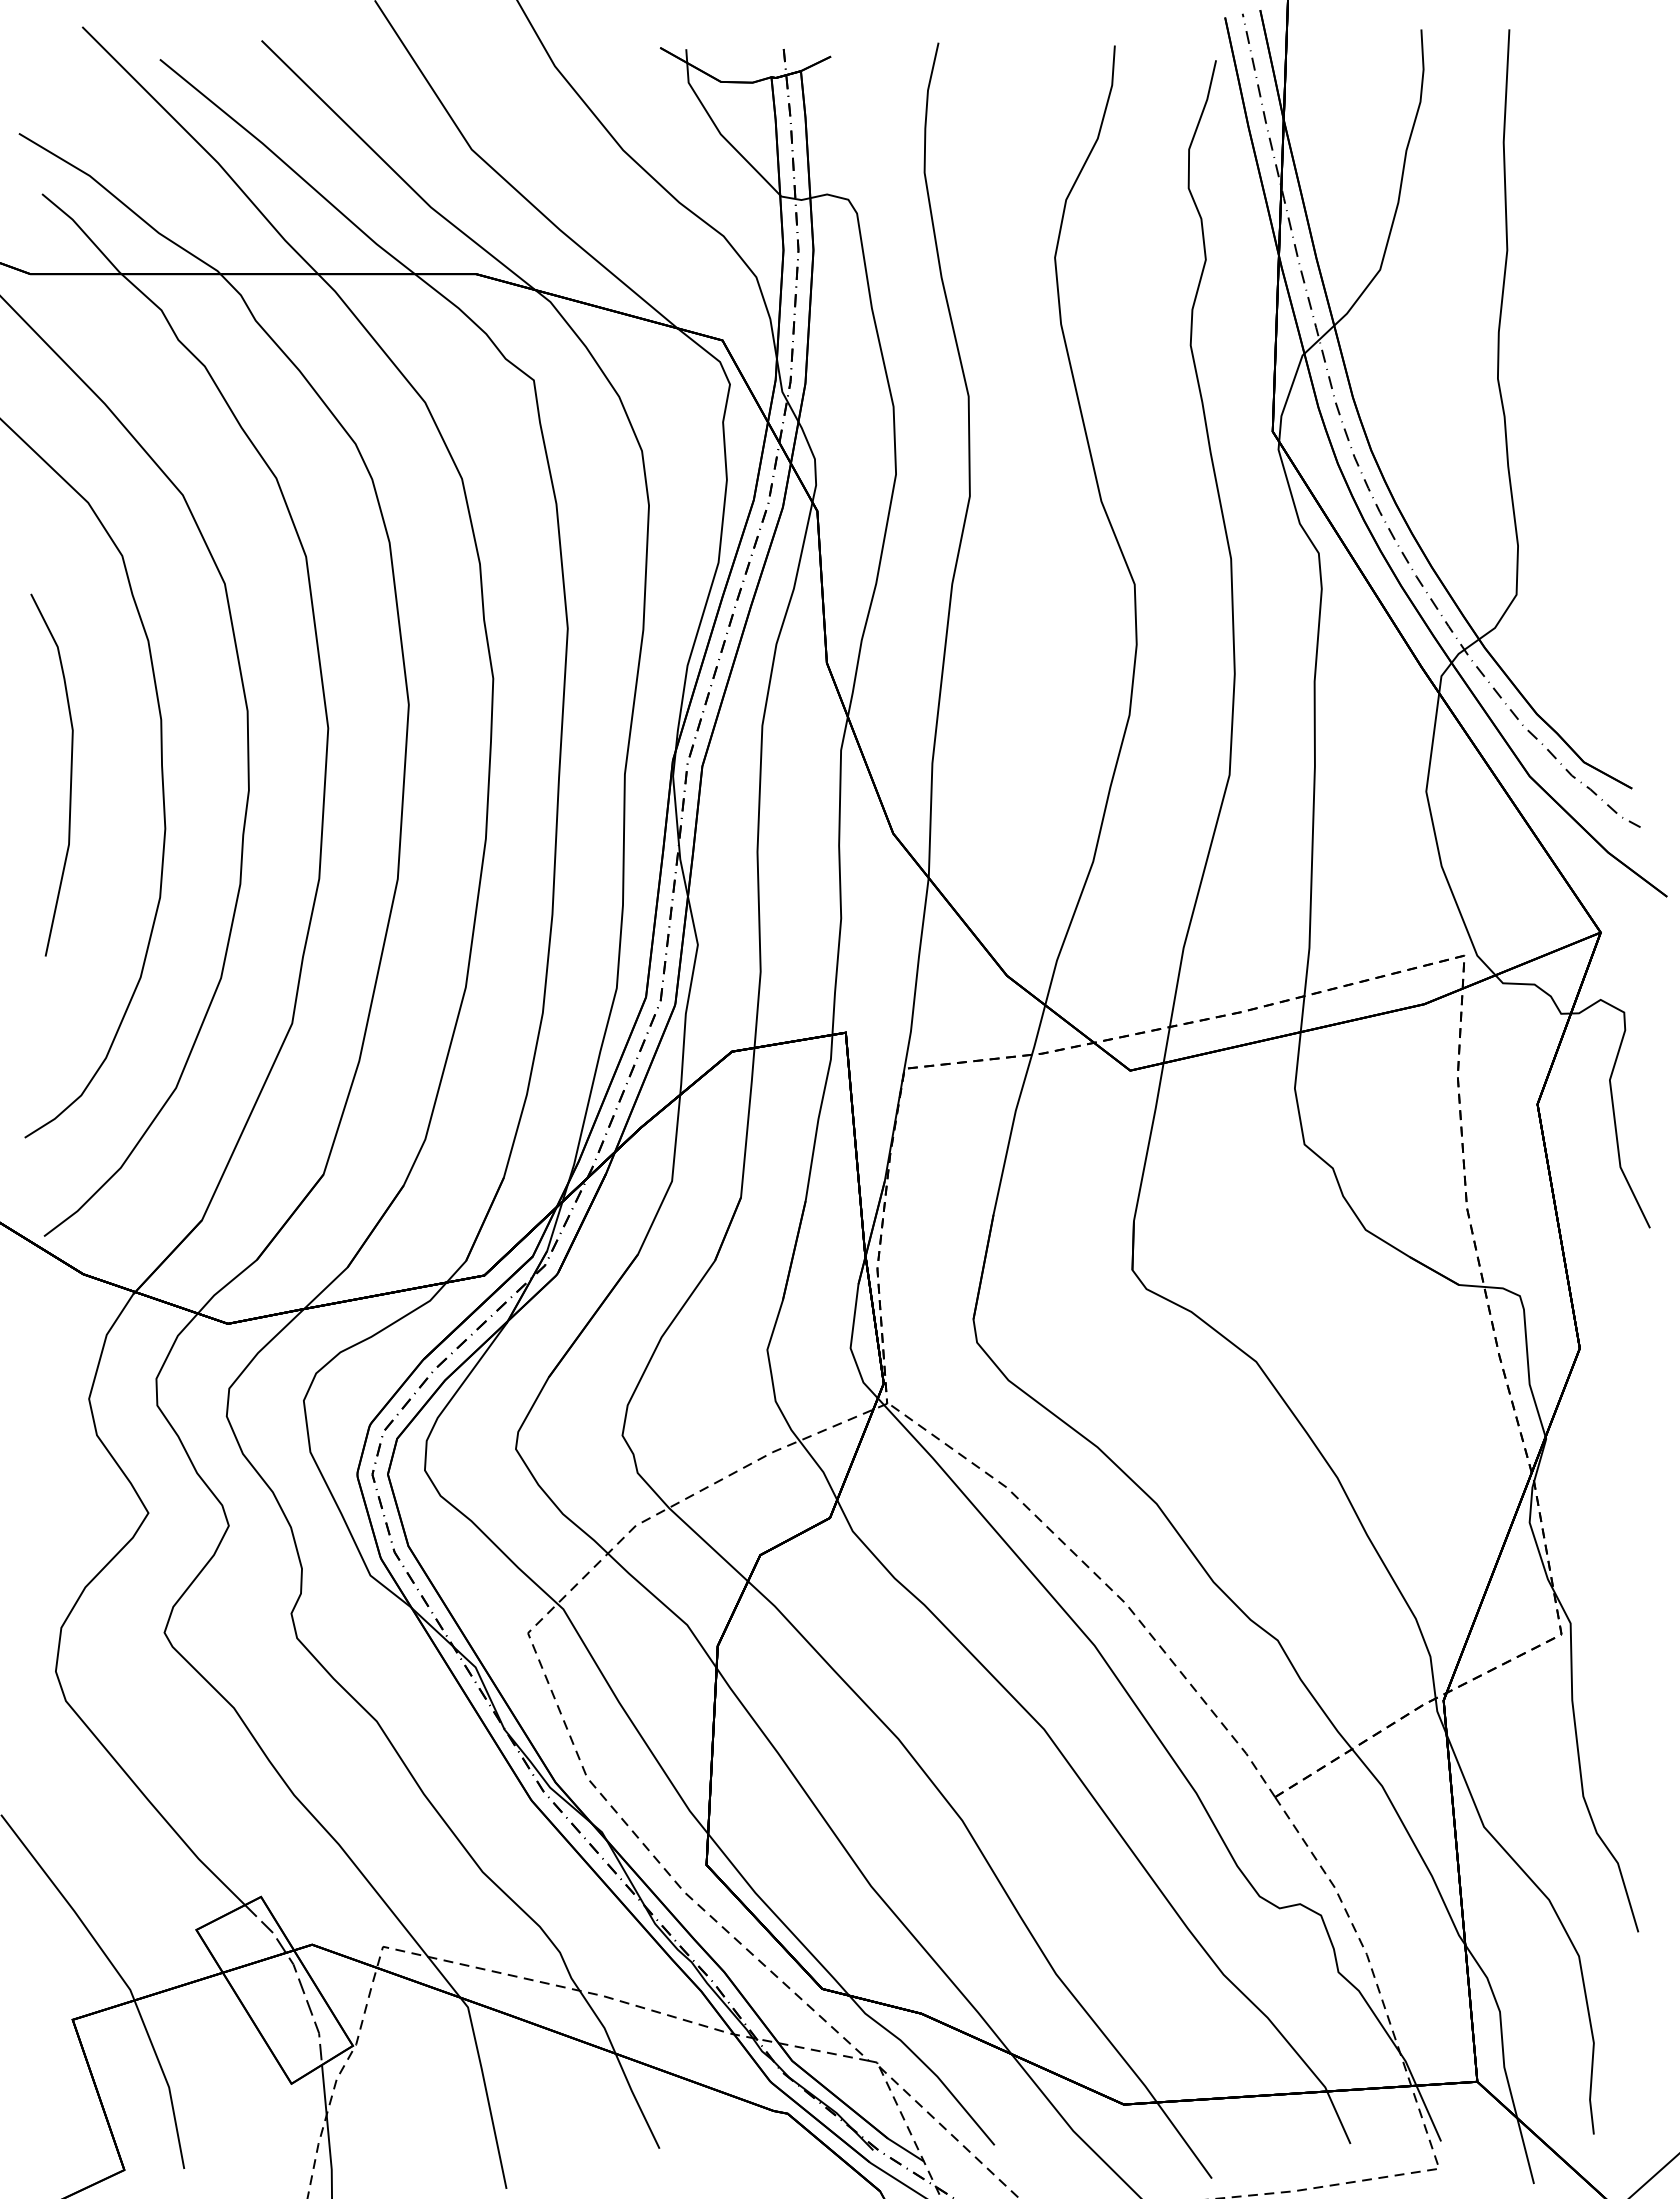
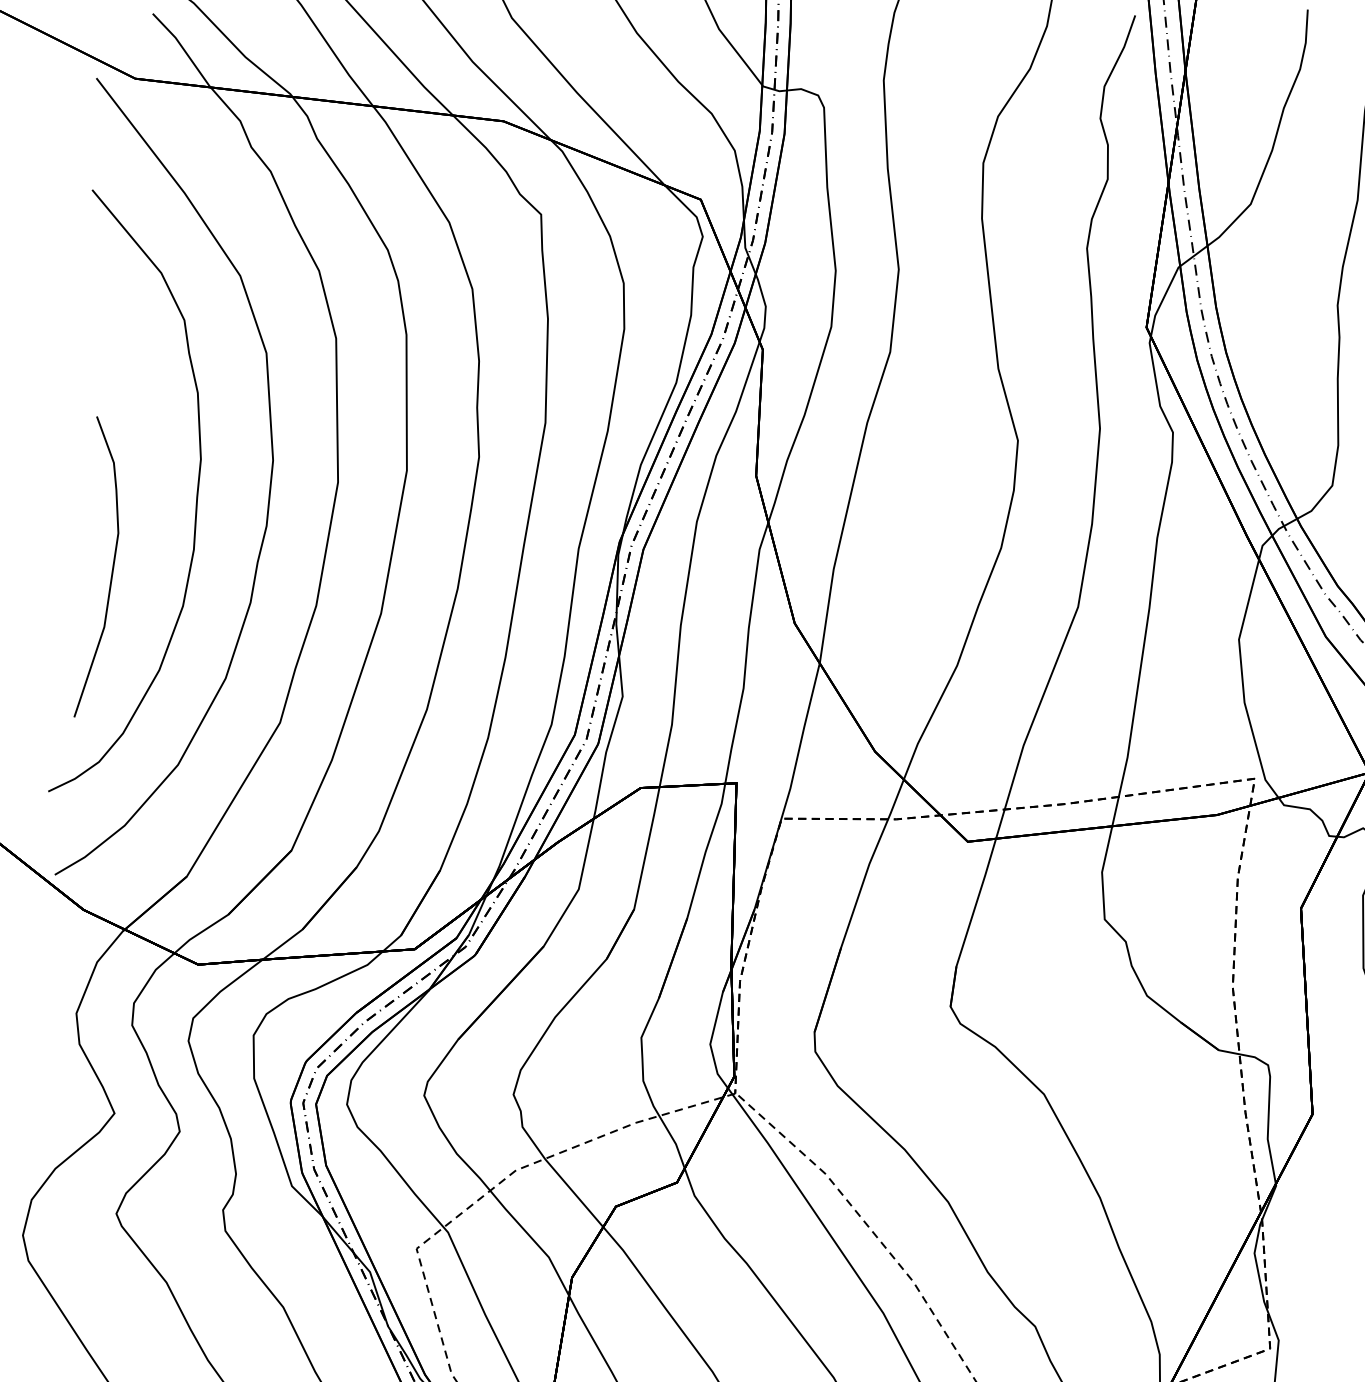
curve: (70, 774) -> (112, 569), moved

